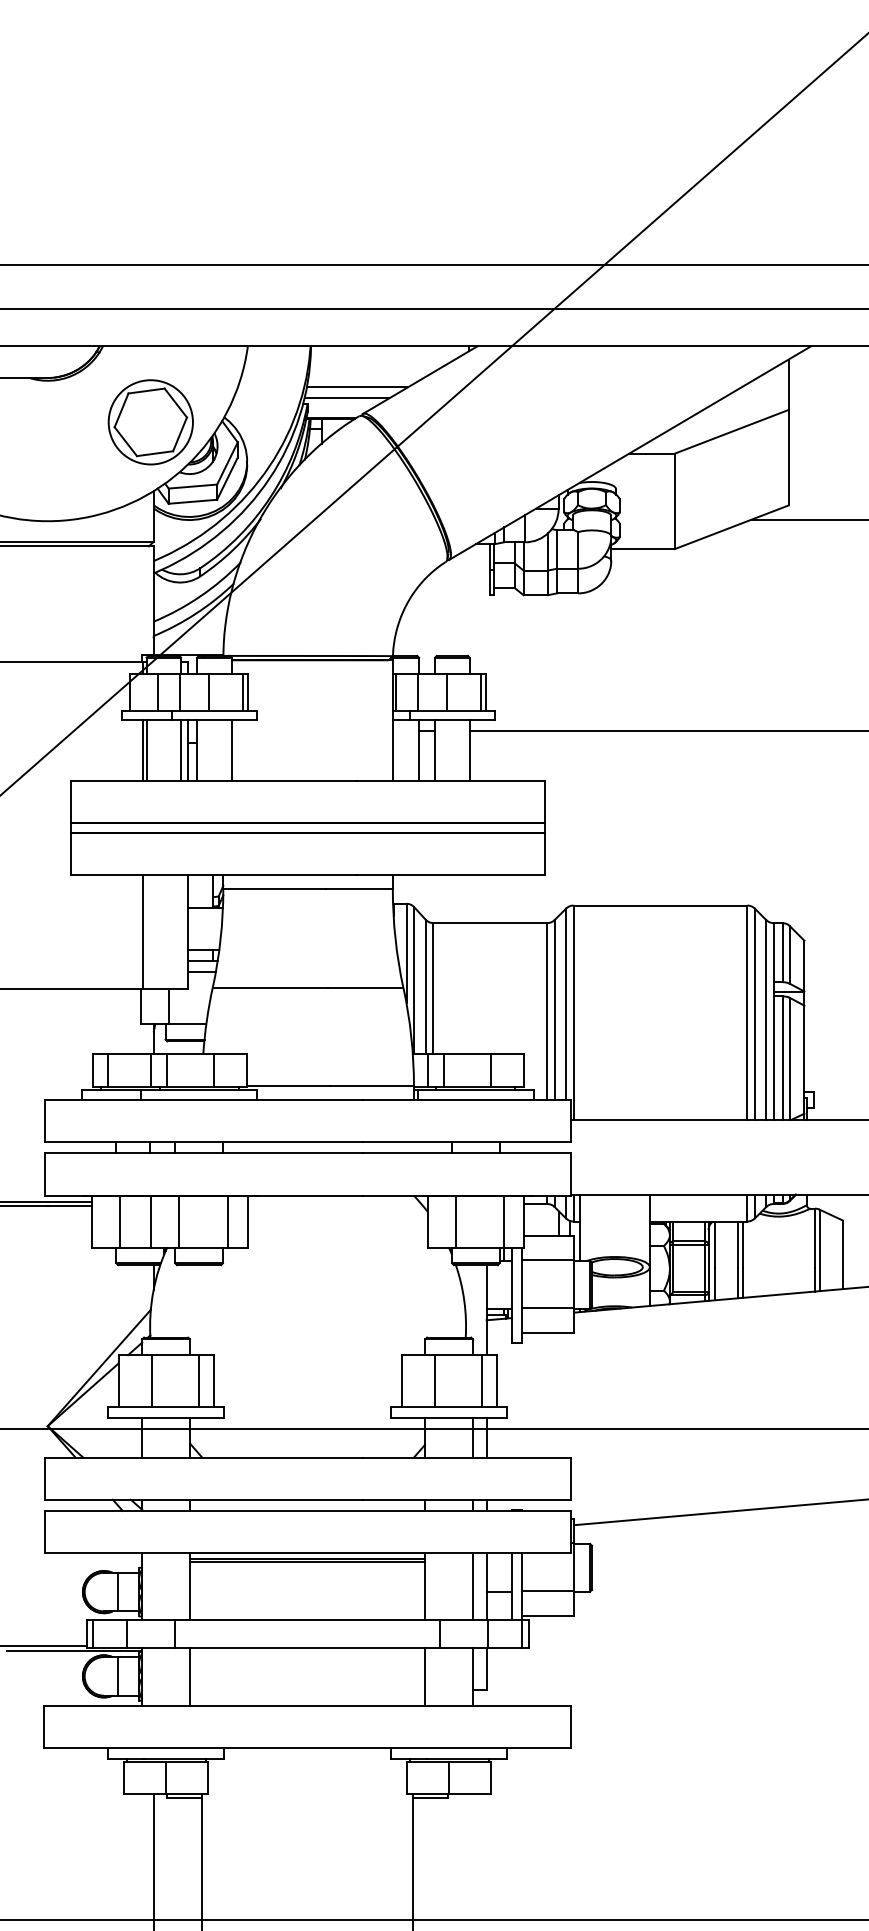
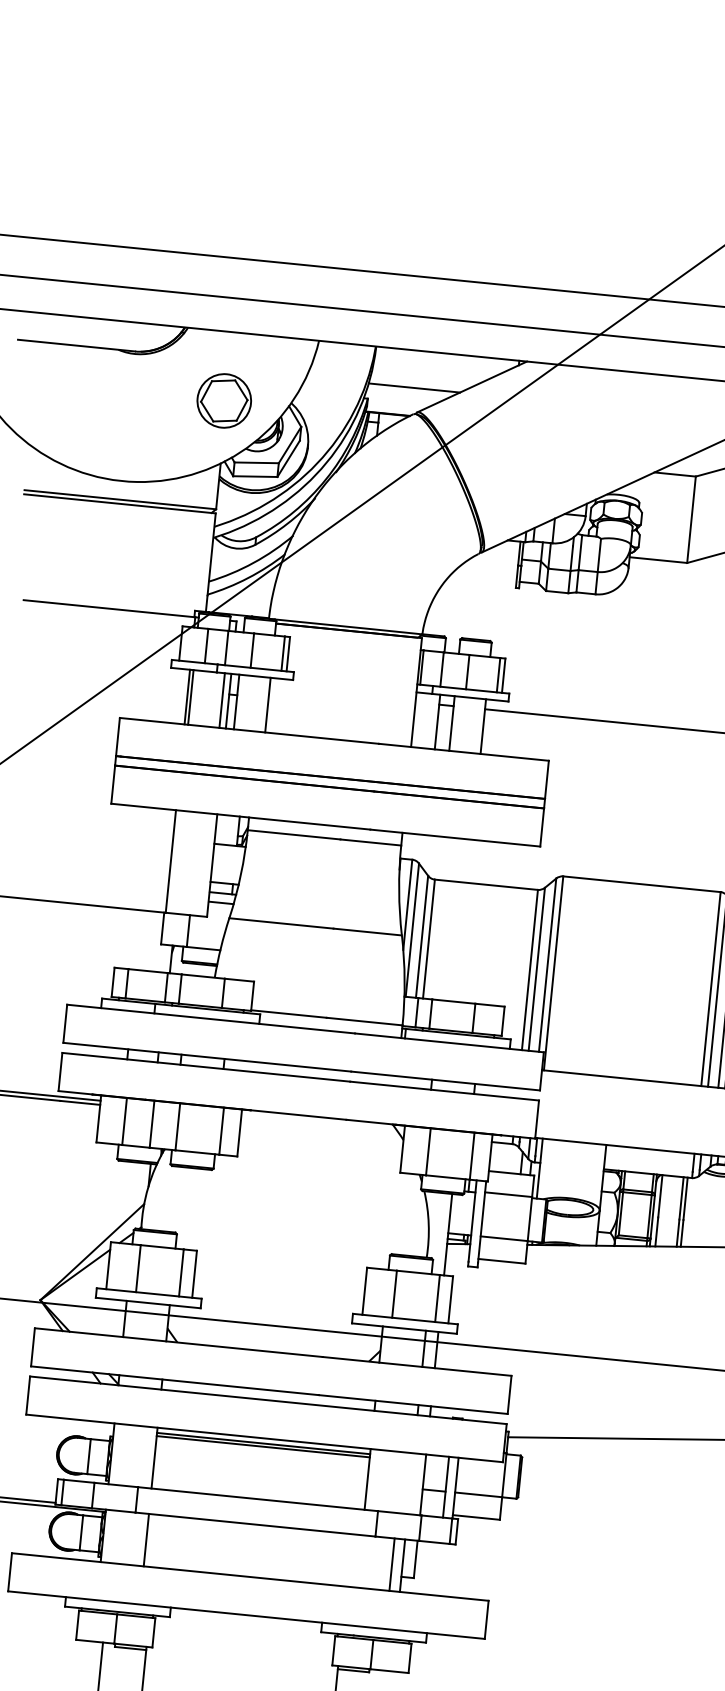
line: (346, 398) -> (403, 397), removed
part: (150, 422) -> (224, 401), size x0.7
line: (472, 1586) -> (410, 1483), removed
line: (425, 1677) -> (392, 1564), moved

